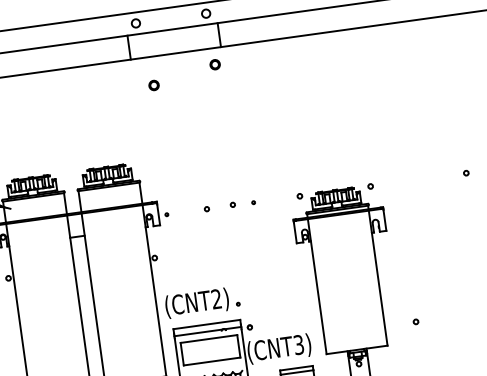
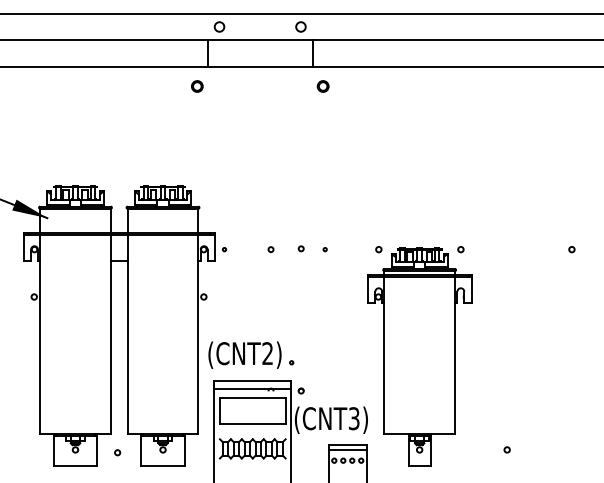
part: (214, 64) -> (322, 86), moved
part: (154, 85) -> (197, 86), moved
circle: (415, 321) -> (506, 449), moved

